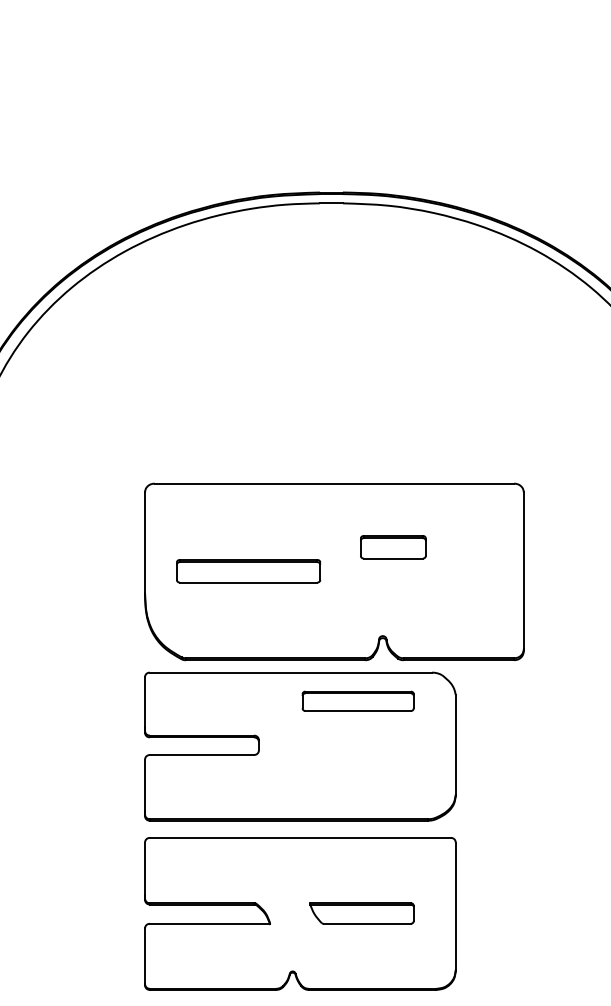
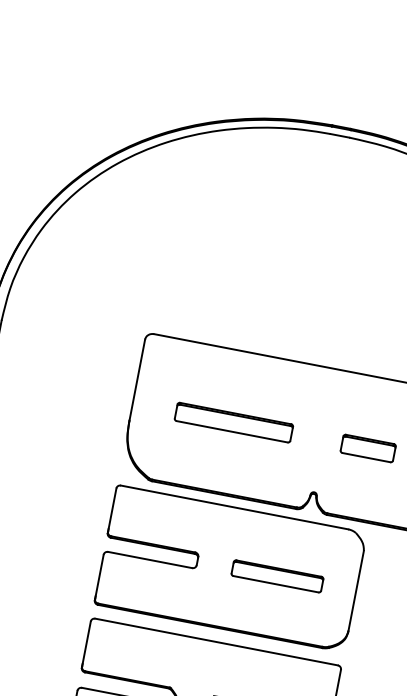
part: (393, 547) -> (368, 448), moved
part: (248, 571) -> (233, 422), moved
part: (357, 700) -> (277, 575), moved

